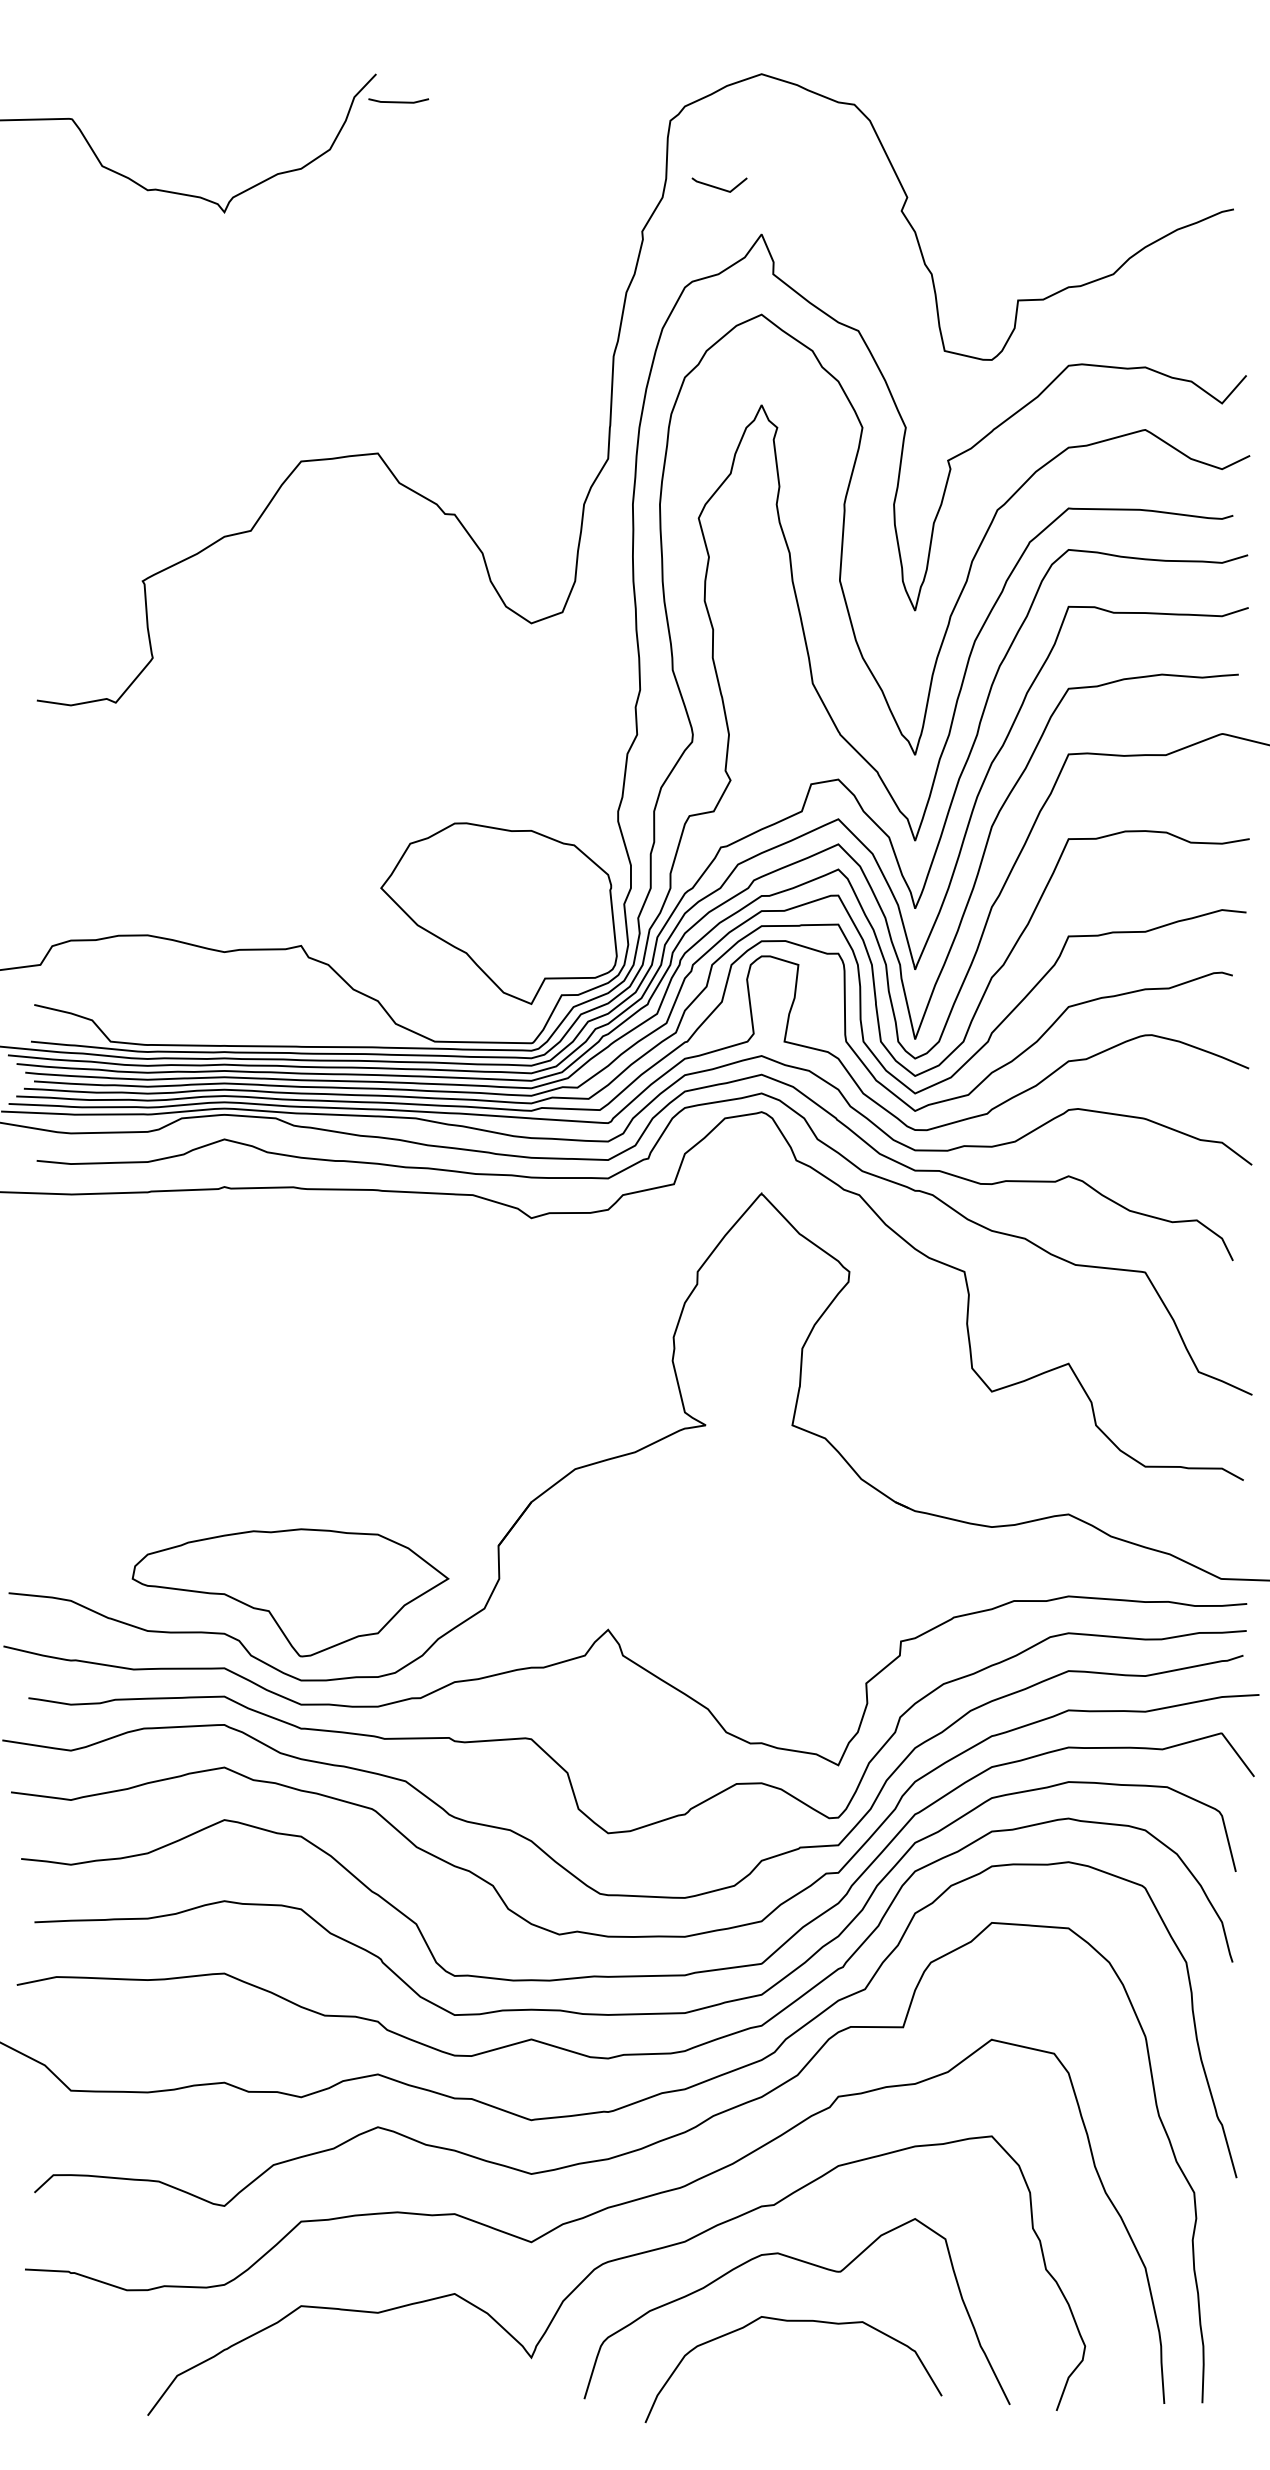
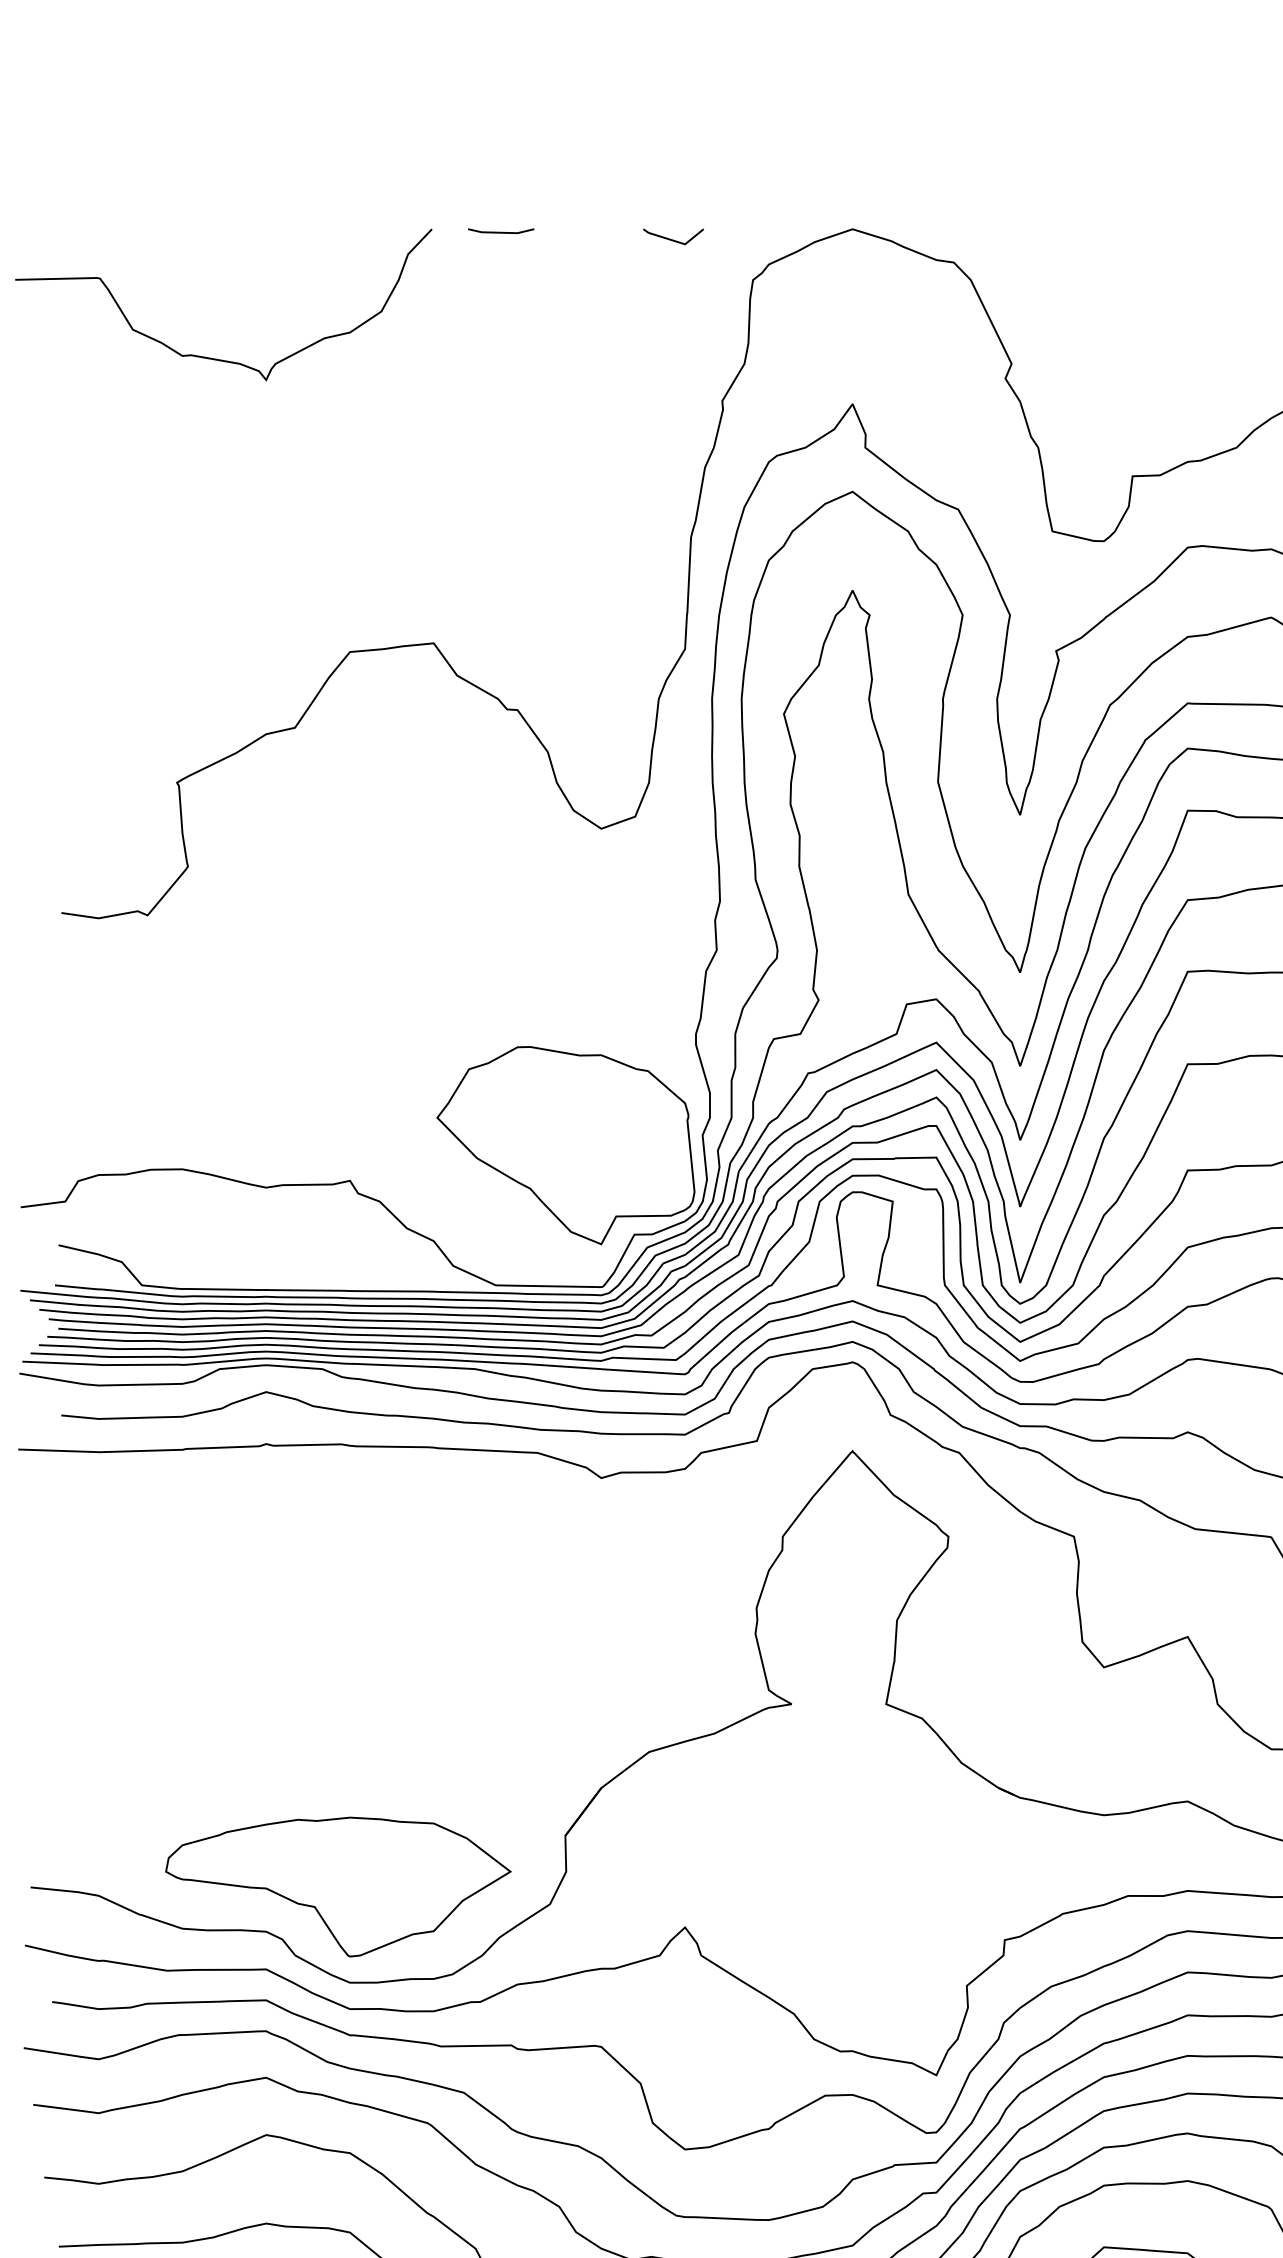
line: (398, 101) -> (500, 231), moved
line: (719, 187) -> (673, 239), moved

